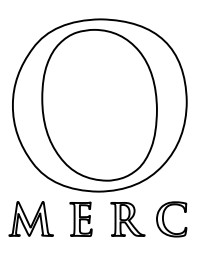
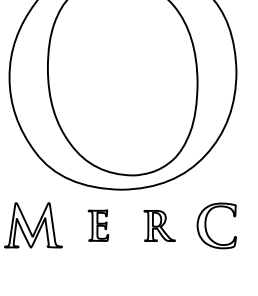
part: (80, 218) -> (97, 224), size x0.7
part: (127, 219) -> (159, 226), size x0.7

